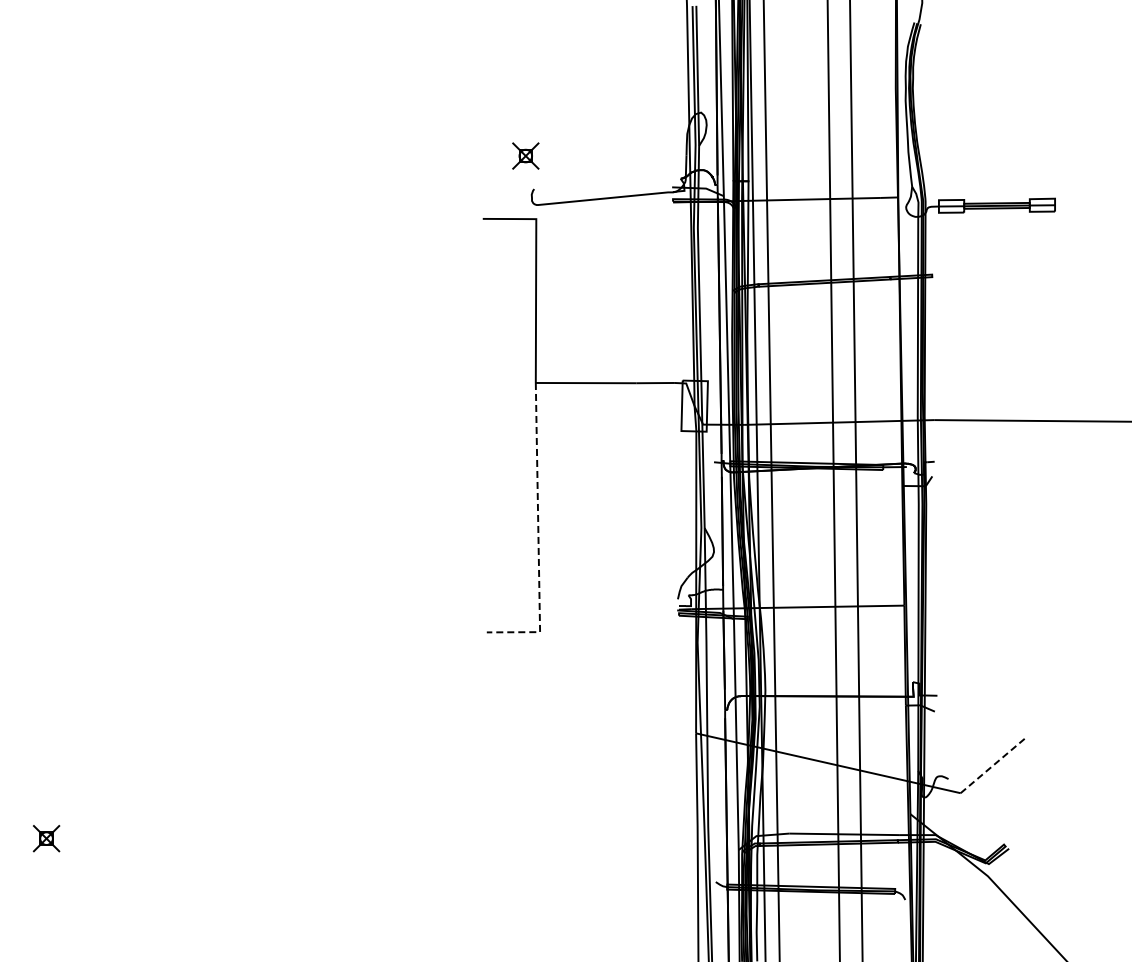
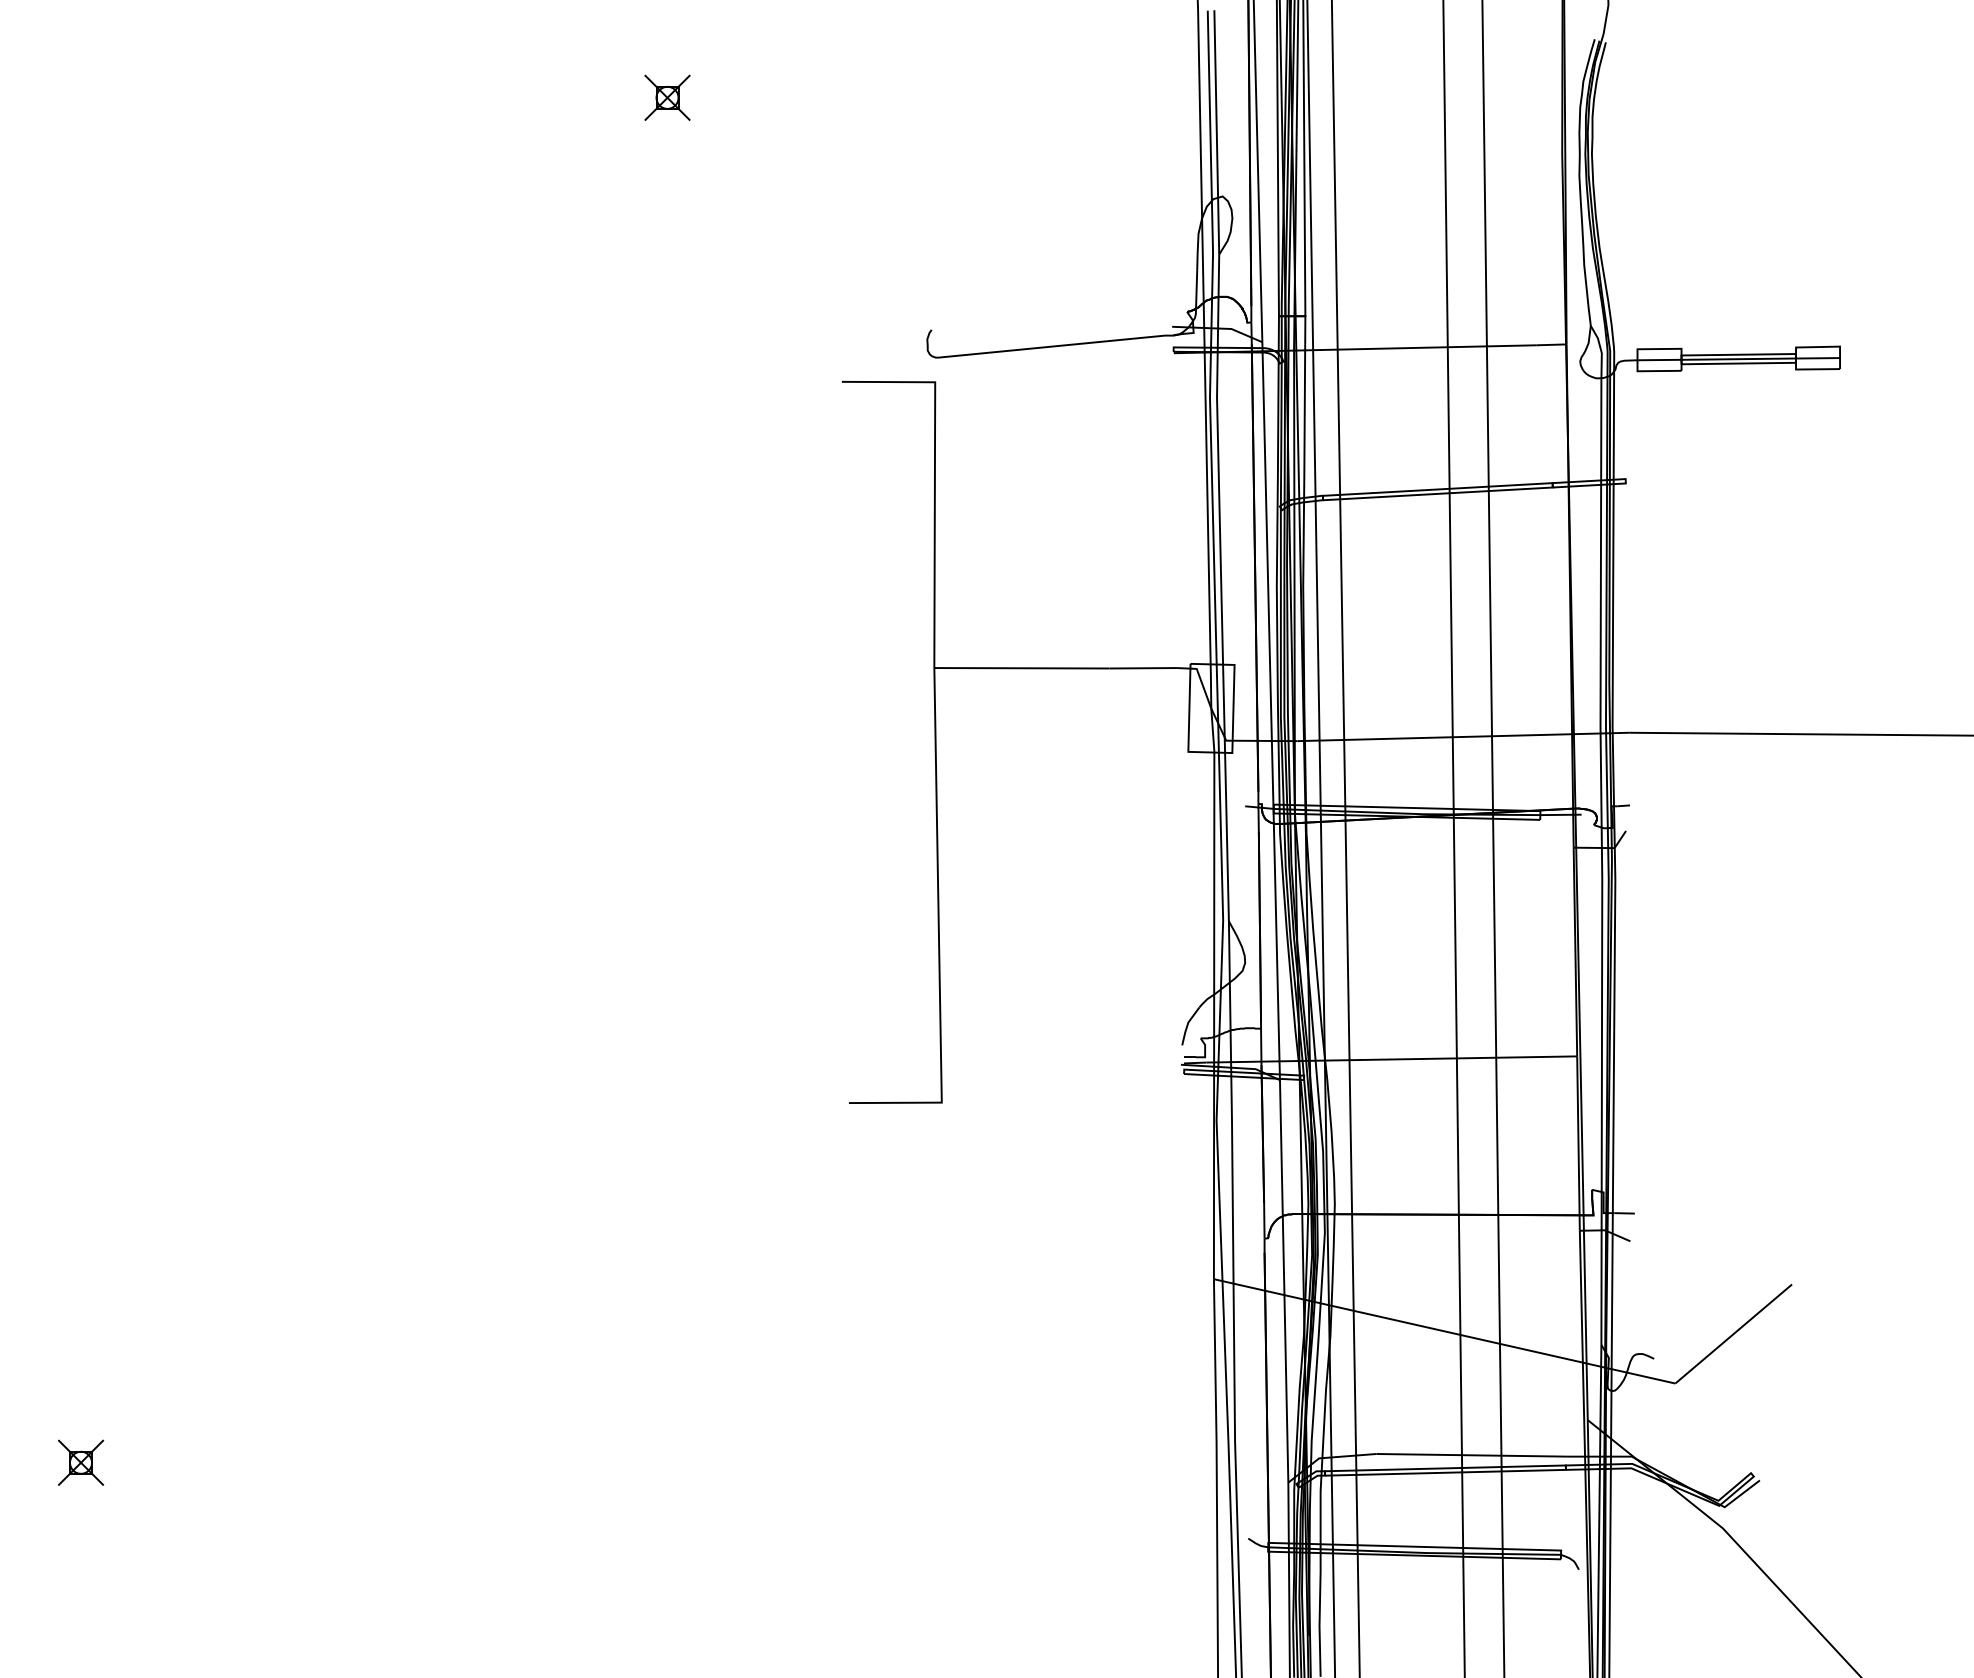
part: (525, 155) -> (666, 96), moved
line: (538, 535) -> (939, 934), dashed -> solid
line: (994, 764) -> (1734, 1333), dashed -> solid

